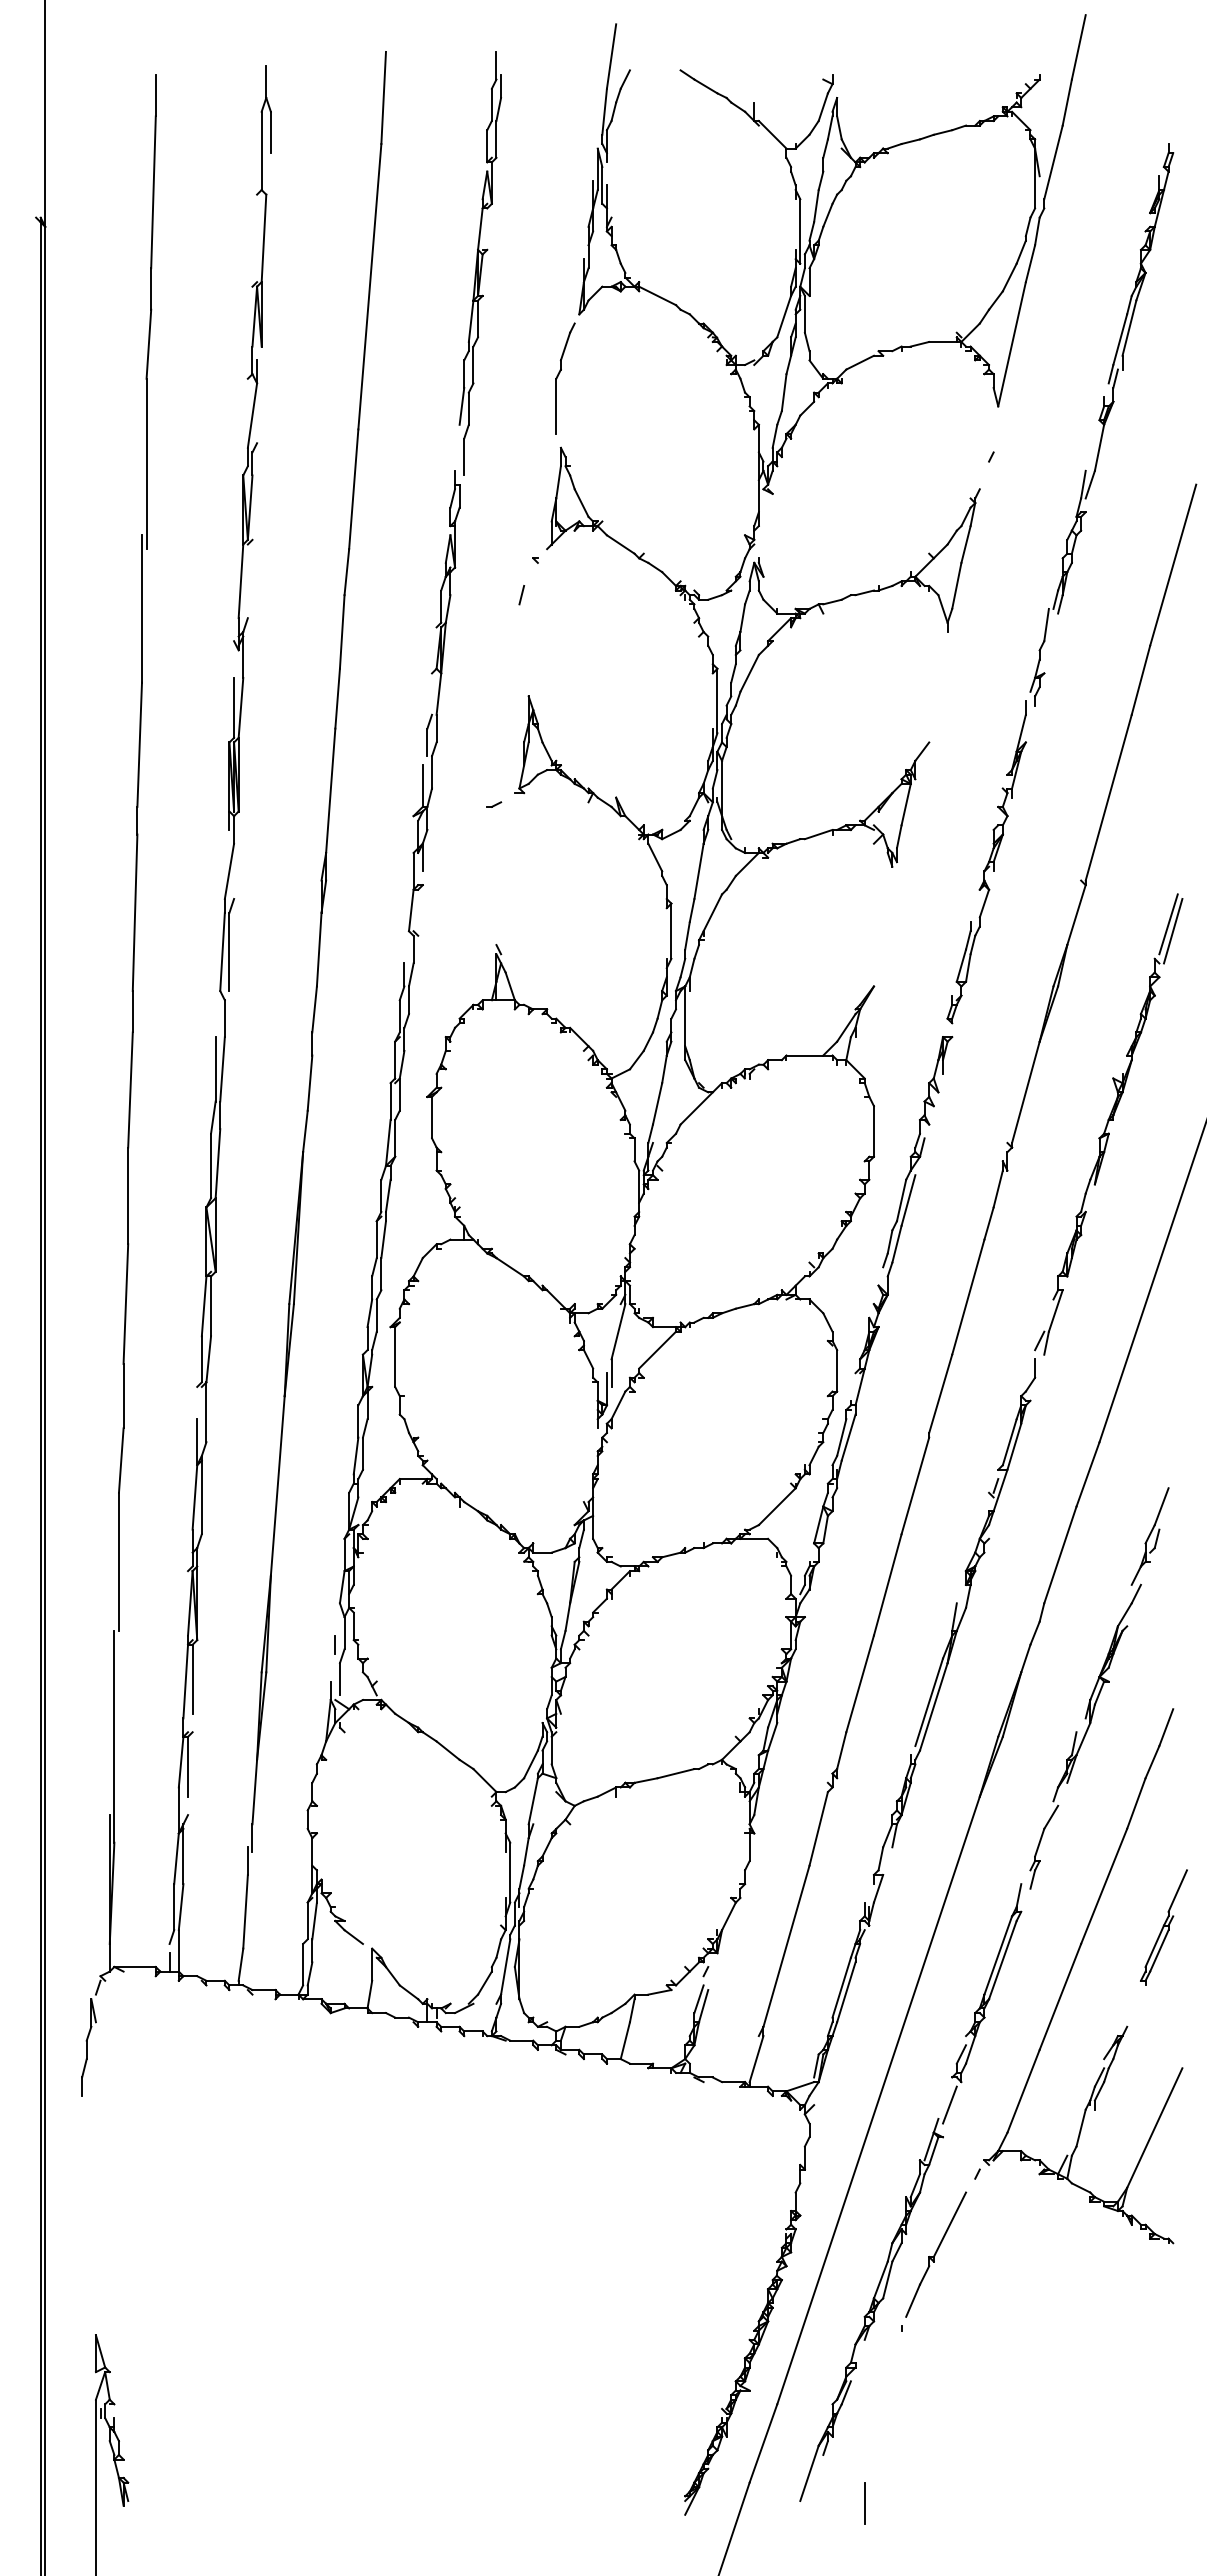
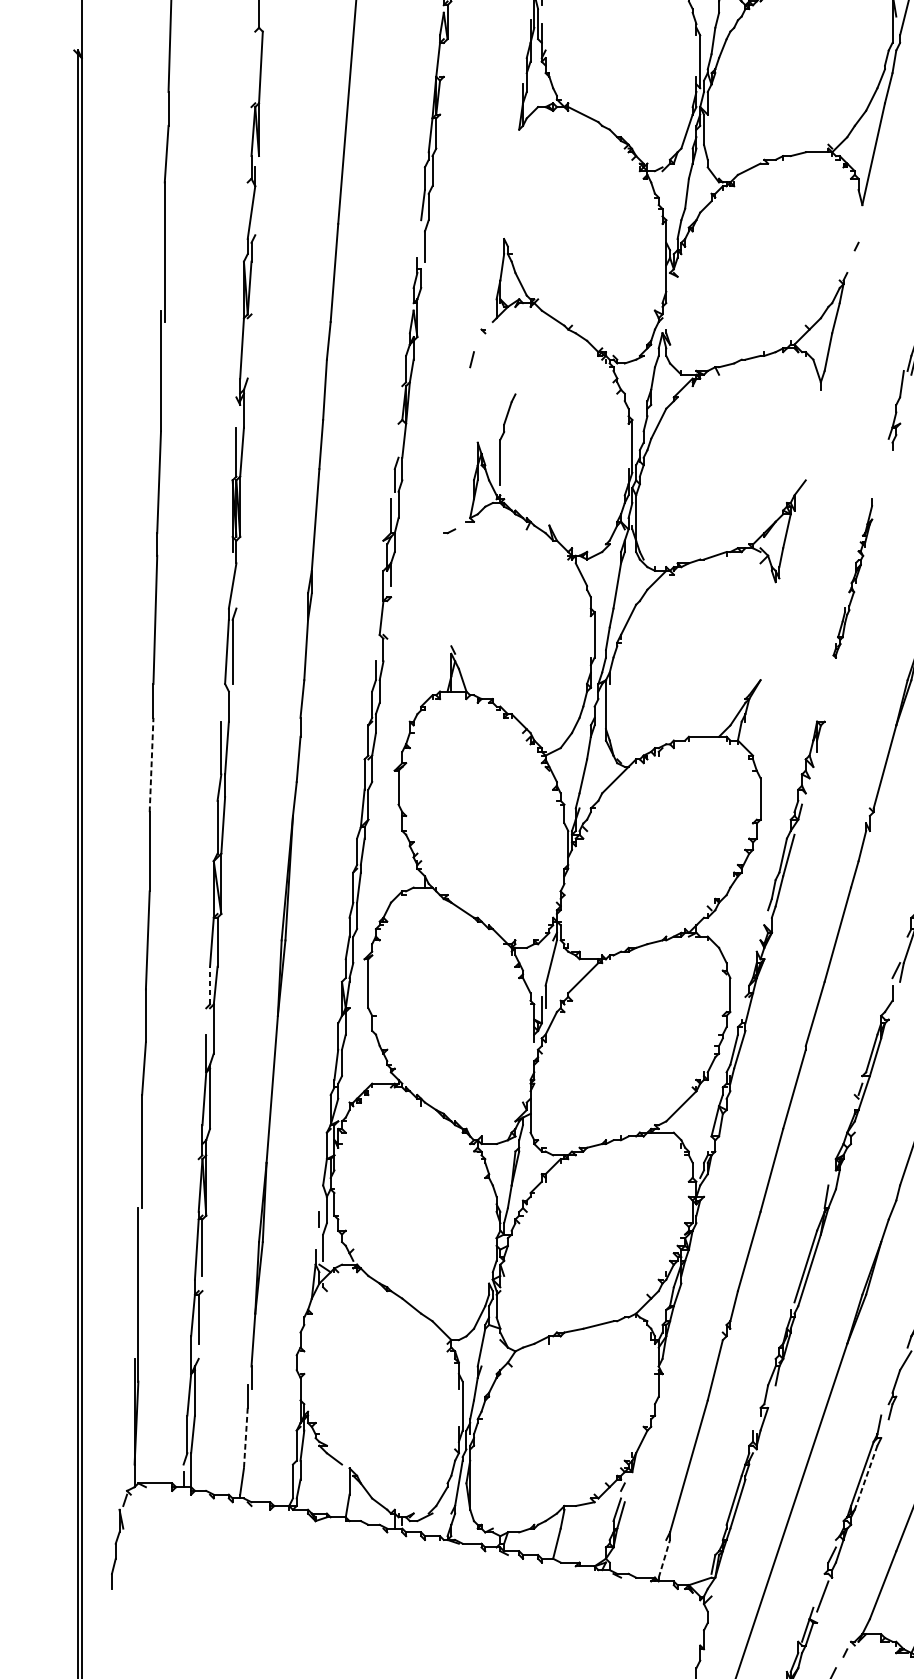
part: (559, 374) -> (502, 436), moved
part: (986, 862) -> (852, 578), size x0.6
line: (130, 1090) -> (151, 765), solid -> dashed
line: (201, 1358) -> (209, 984), solid -> dashed
line: (245, 1911) -> (245, 1437), solid -> dashed
line: (1002, 1960) -> (865, 1478), solid -> dashed
line: (756, 2058) -> (664, 1558), solid -> dashed

